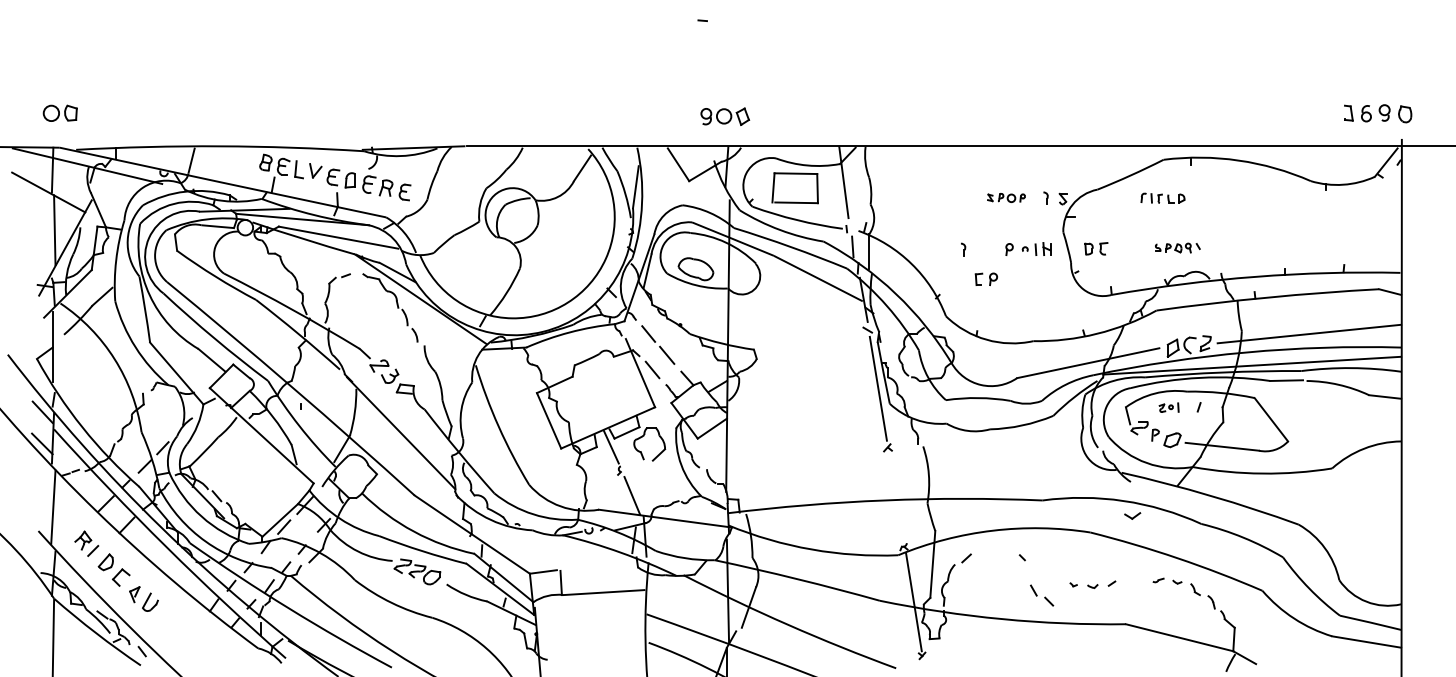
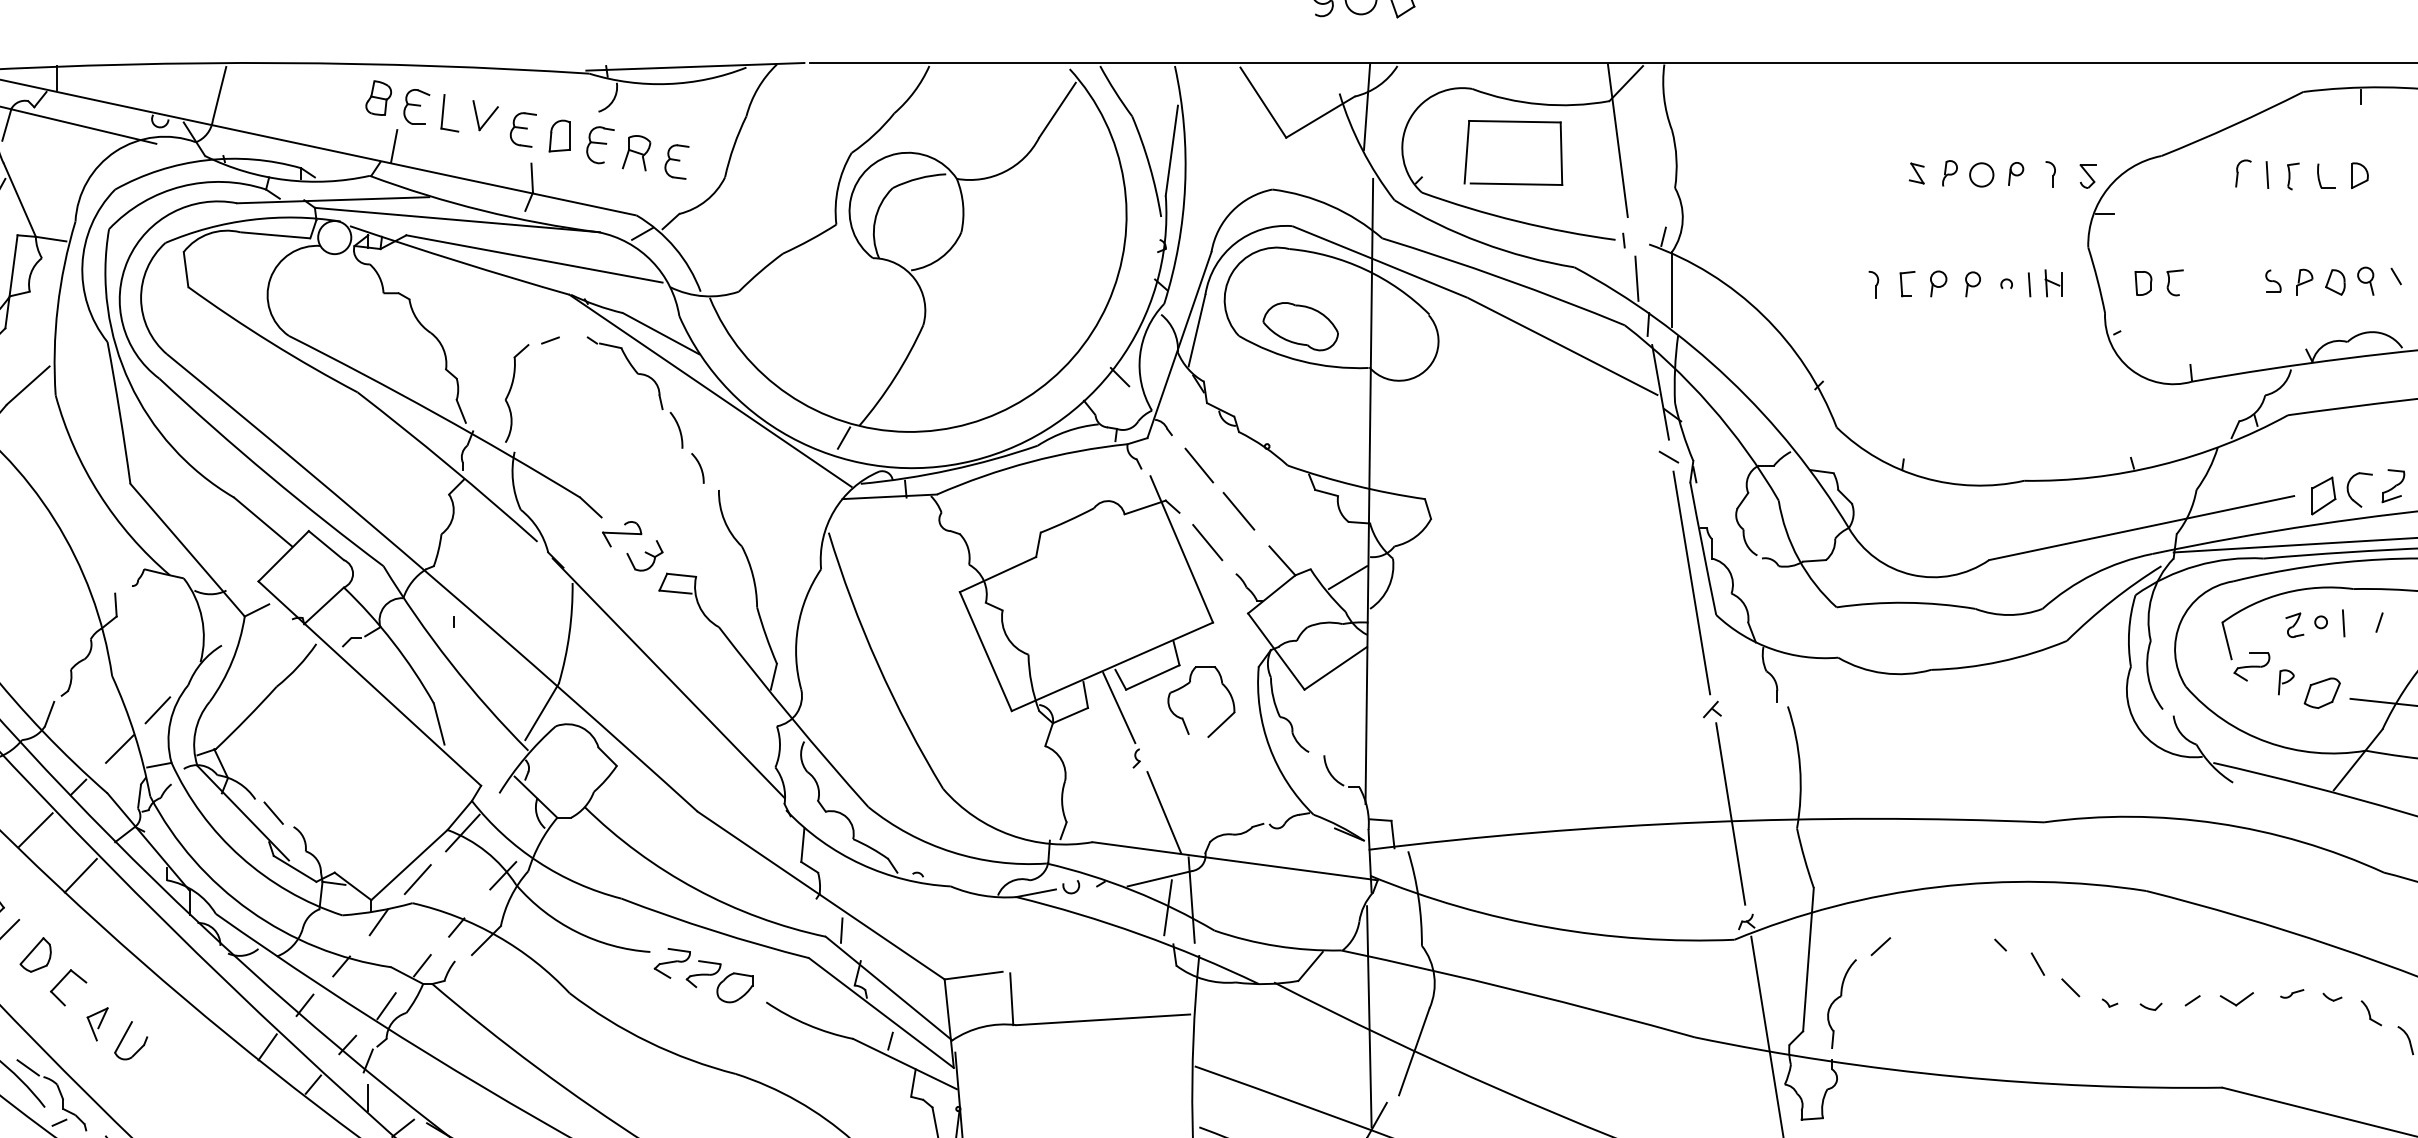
part: (1006, 197) -> (1966, 172), size x1.43
part: (1162, 197) -> (2300, 172), size x1.43
part: (1177, 247) -> (2333, 280), size x1.43
part: (985, 278) -> (1921, 282), moved
part: (1168, 407) -> (2313, 623), size x1.43
line: (896, 496) -> (1730, 813), added
part: (1132, 515) -> (2236, 998), moved
part: (1042, 595) -> (2056, 974), moved

